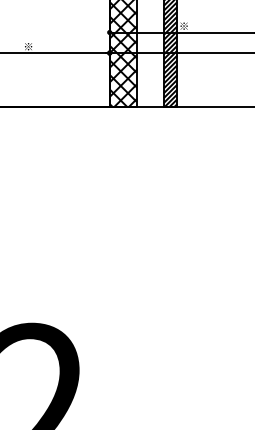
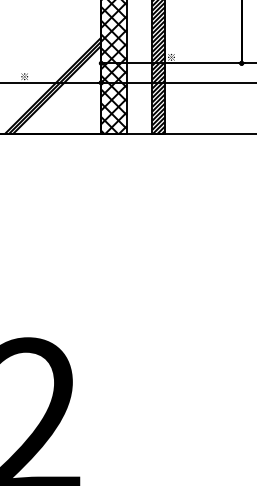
hatch: (59, 55) -> (53, 85), added

